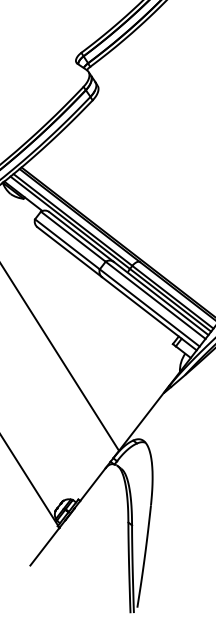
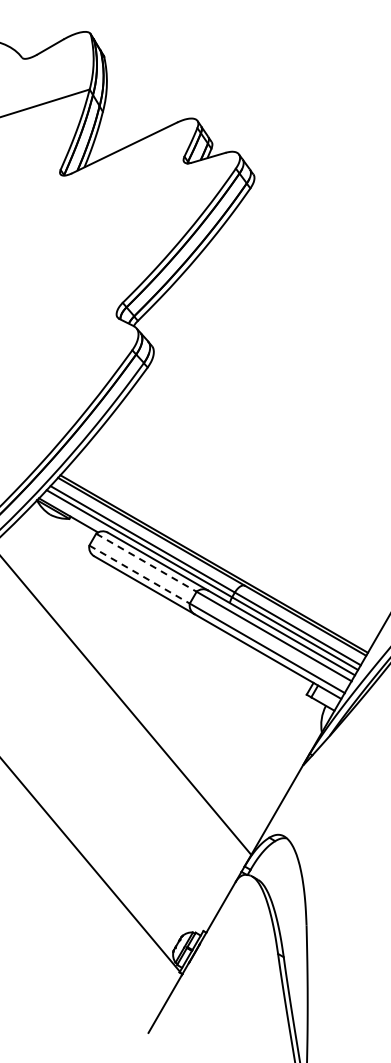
line: (73, 237) -> (146, 563), solid -> dashed
line: (68, 244) -> (140, 574), solid -> dashed

